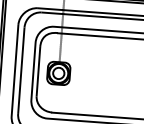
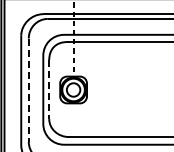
line: (21, 71) -> (28, 90), solid -> dashed
line: (38, 71) -> (49, 89), solid -> dashed

